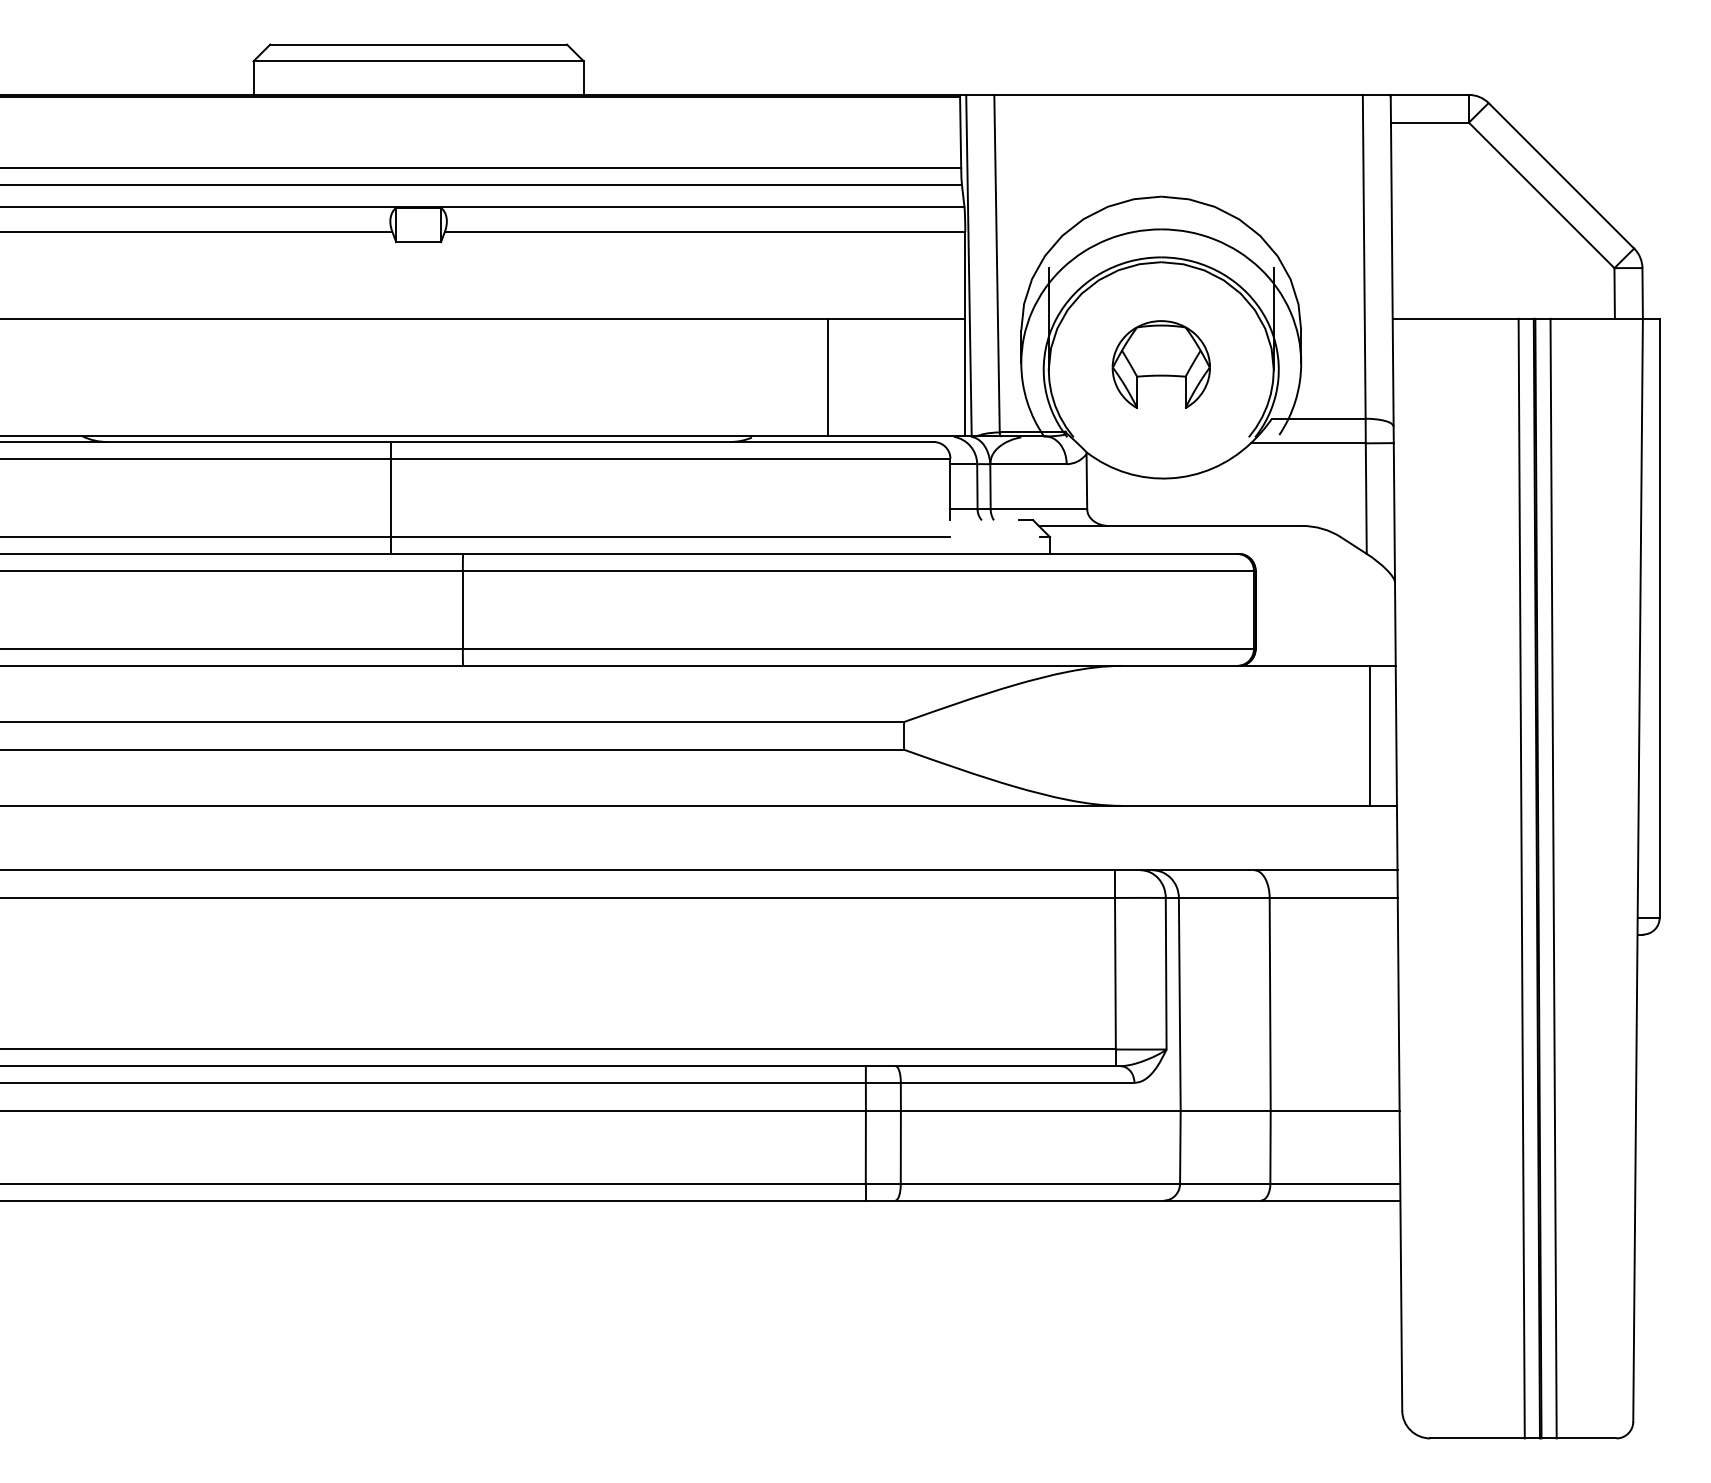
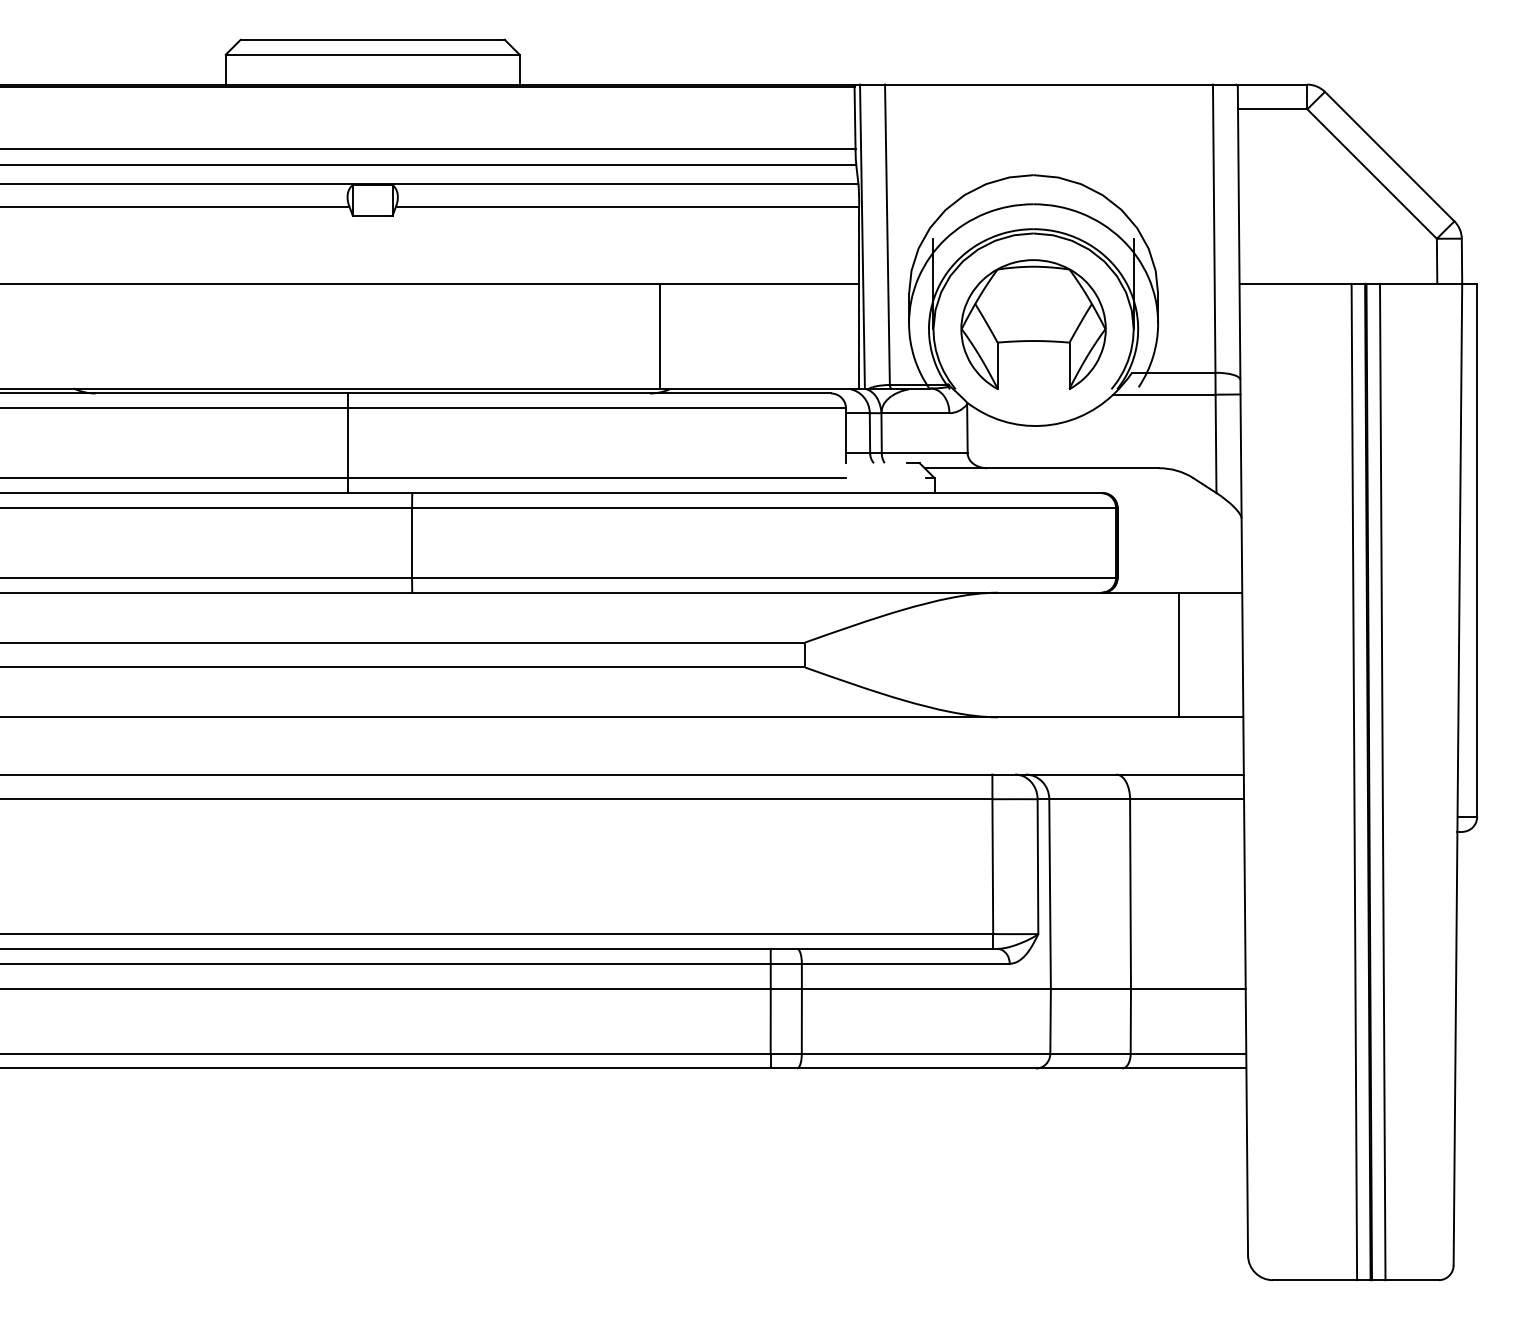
part: (1161, 364) -> (1033, 324), size x1.67
line: (828, 377) -> (660, 336), moved
line: (1370, 735) -> (1178, 654), moved

